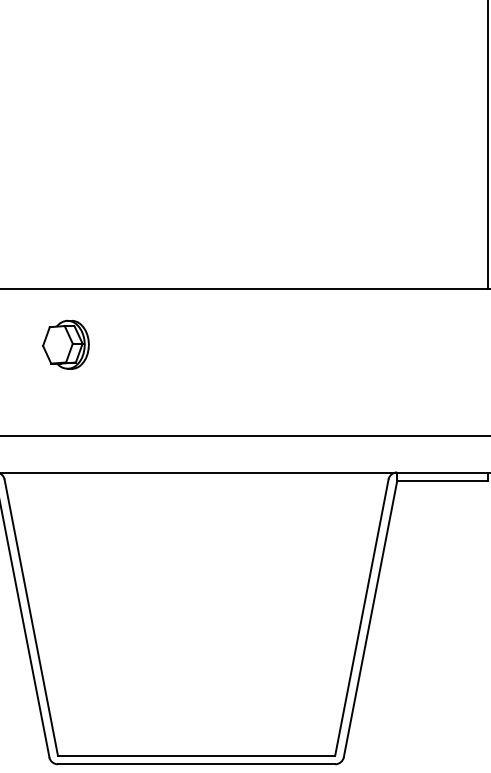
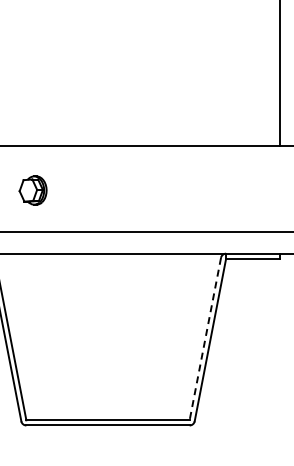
part: (64, 344) -> (32, 190), moved
line: (362, 618) -> (205, 339), solid -> dashed

